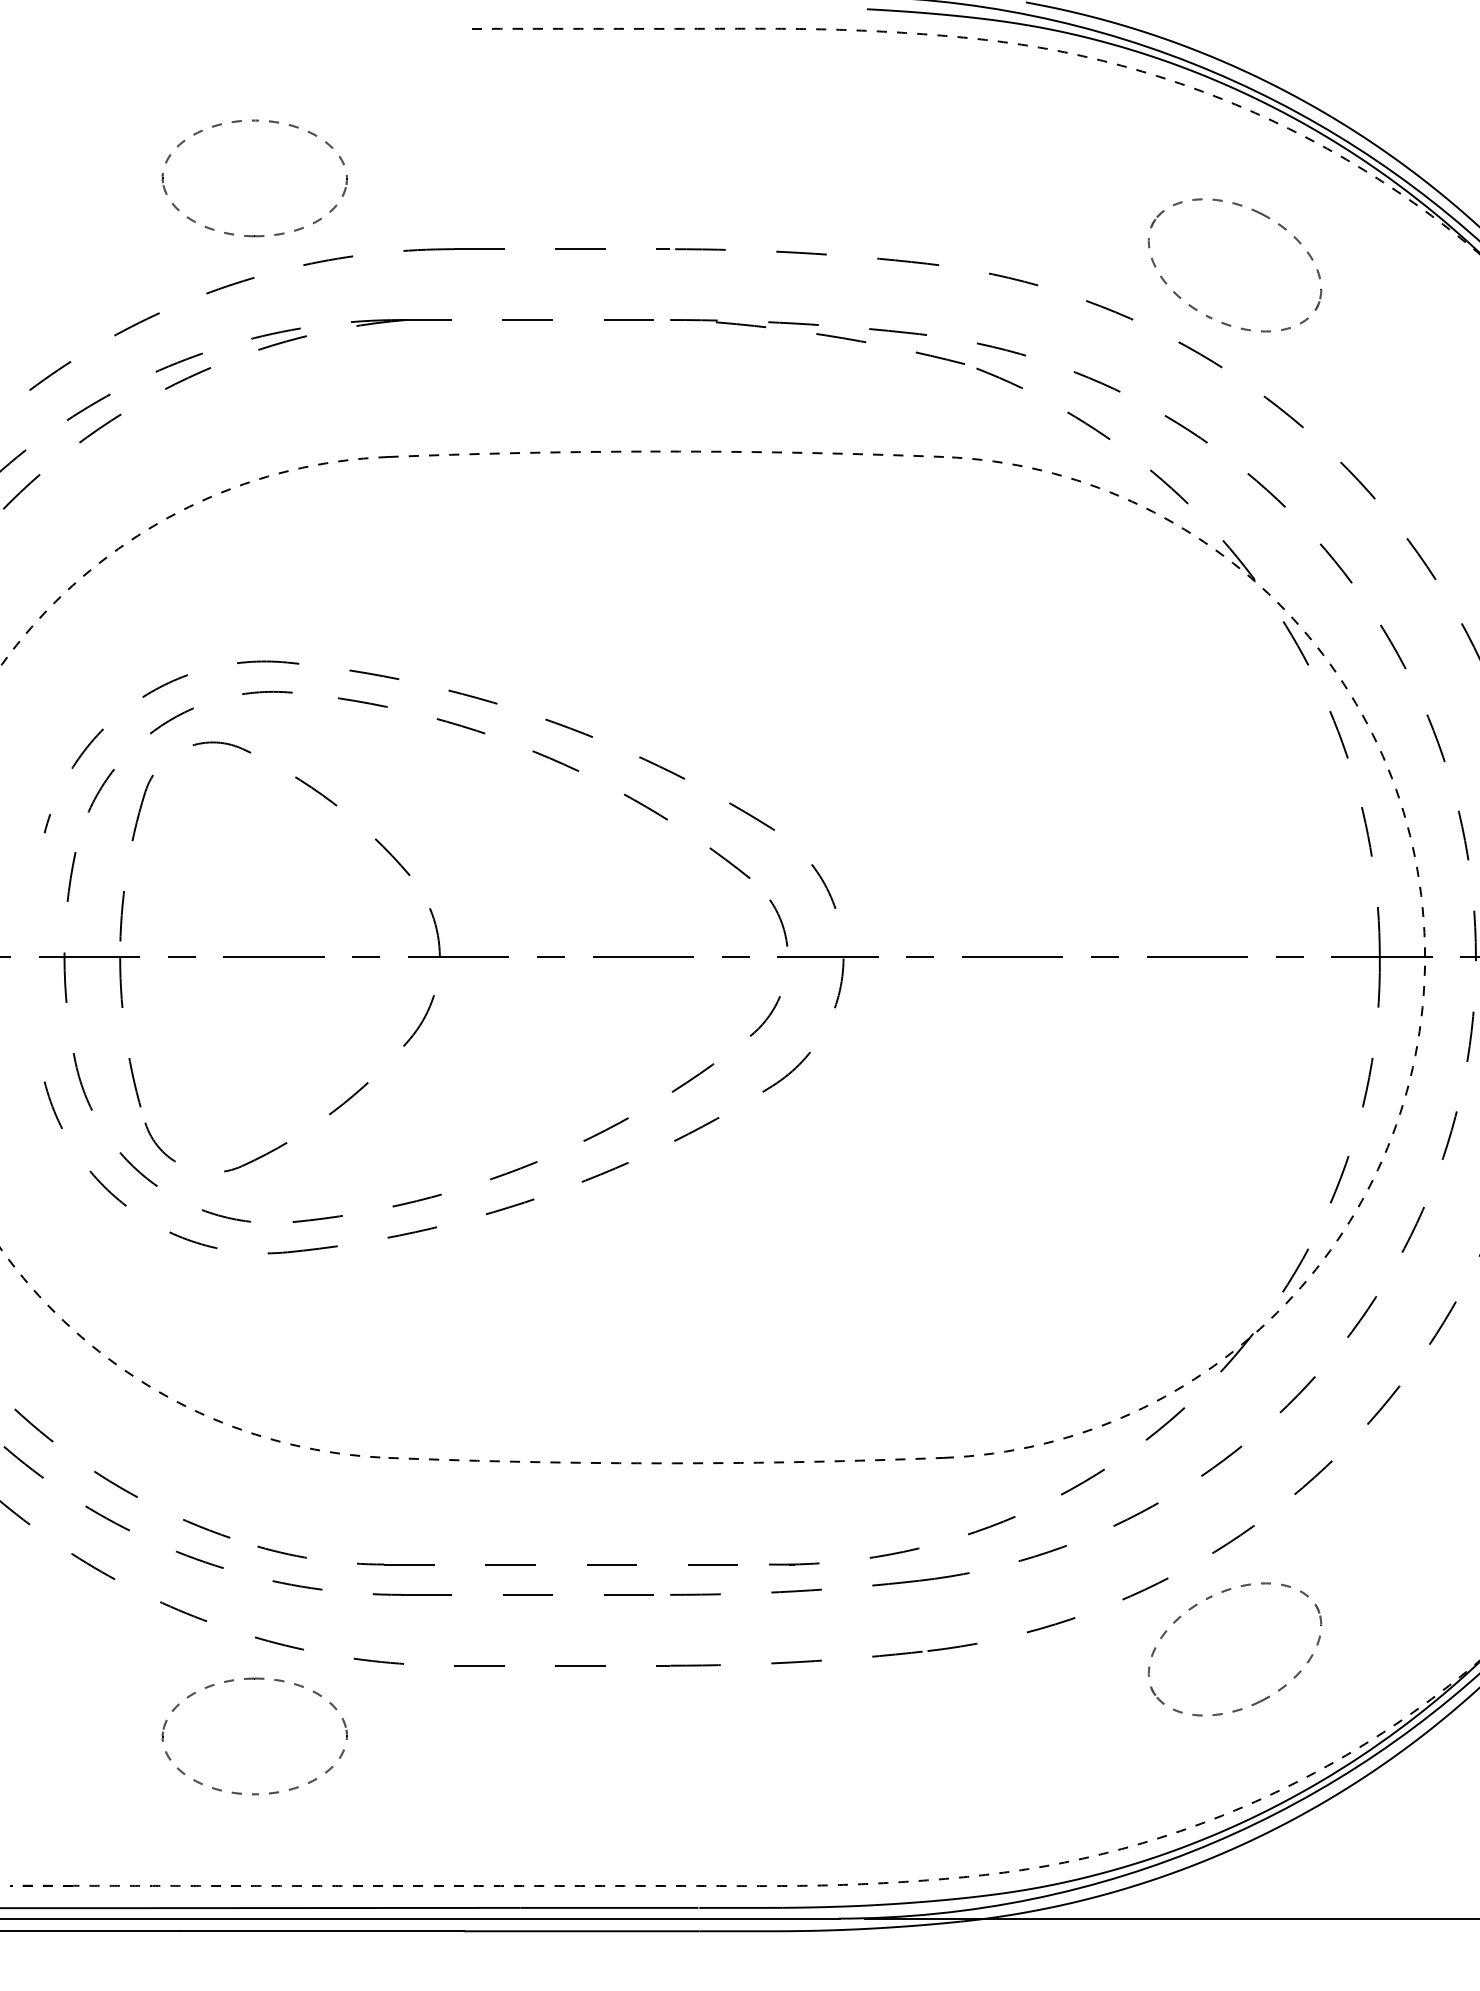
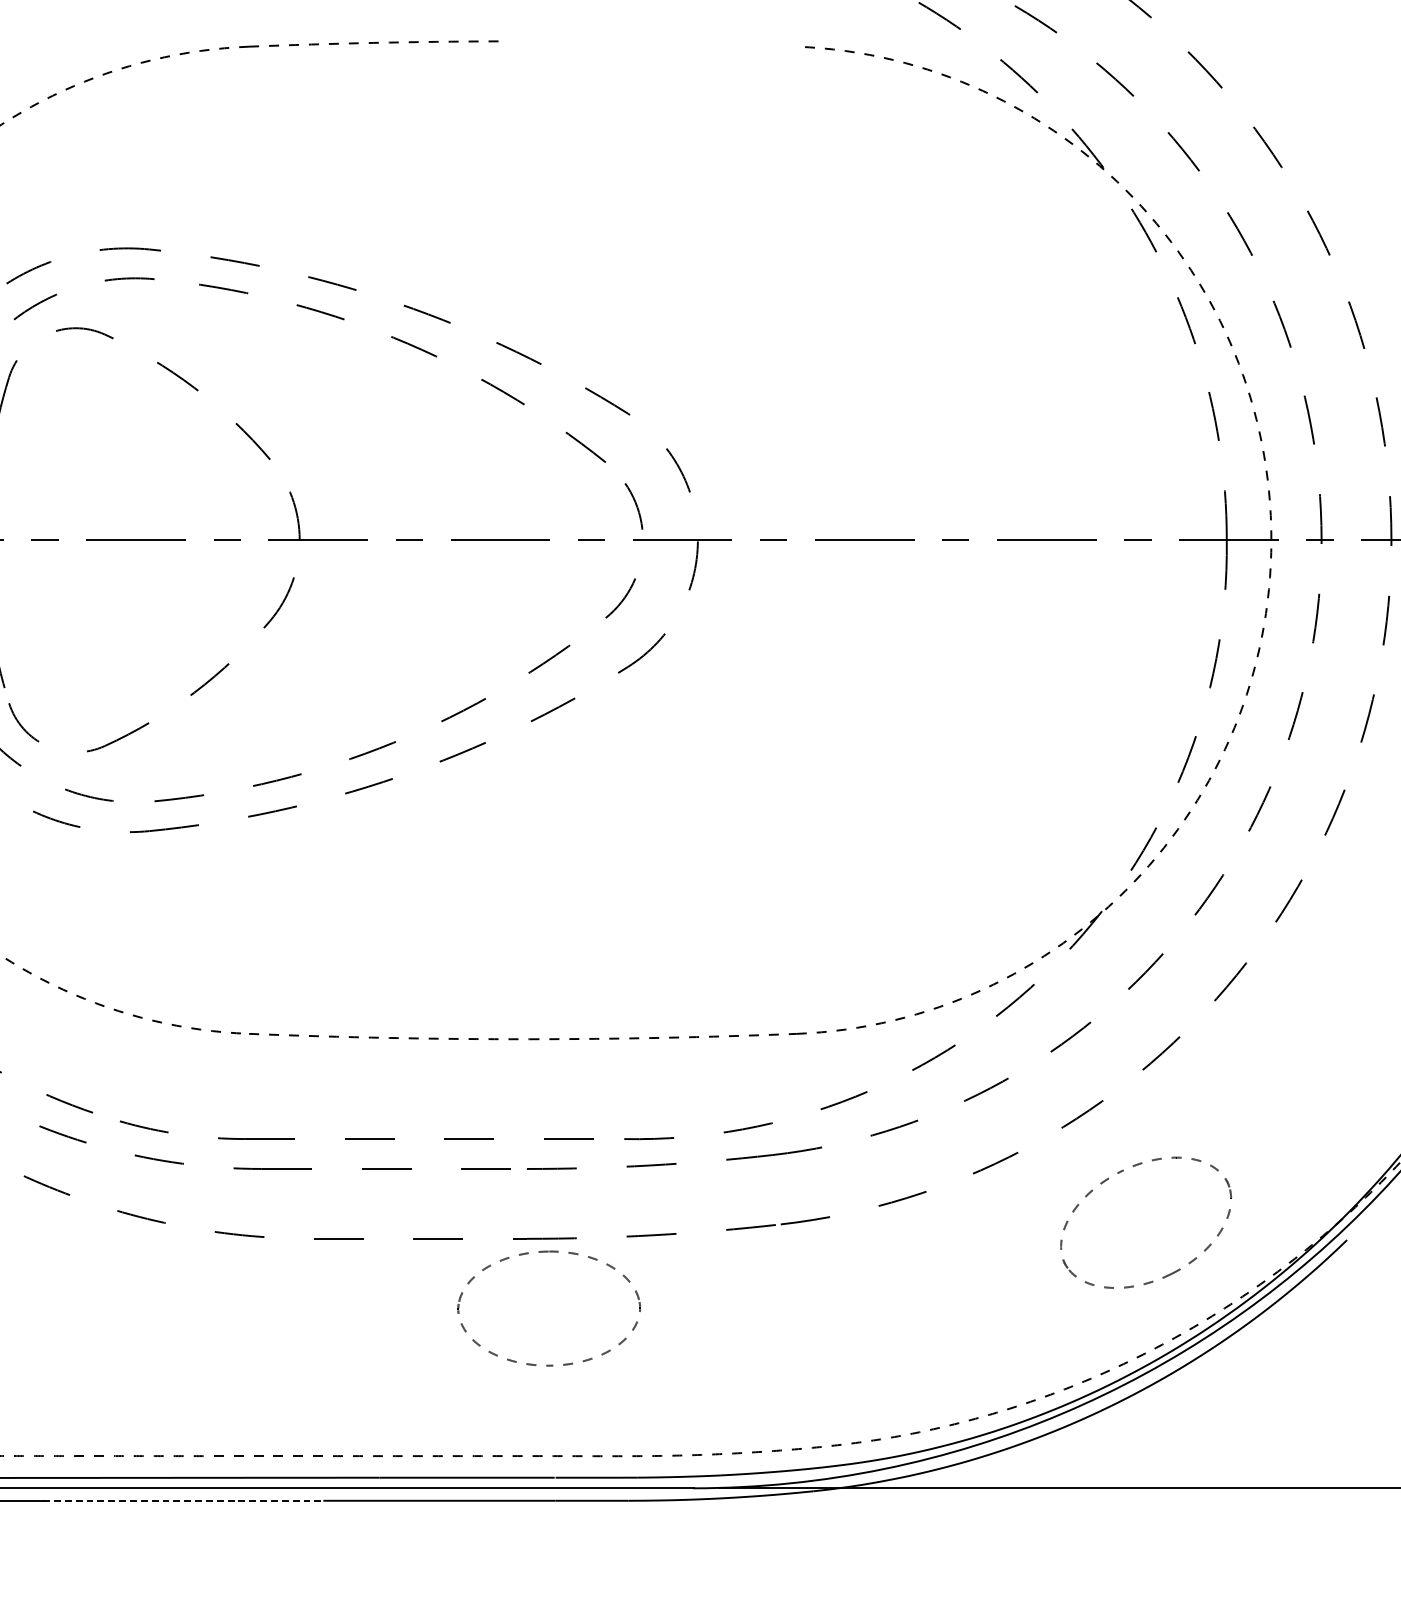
arc: (796, 453) -> (651, 43), removed
part: (1208, 1599) -> (1119, 1173), moved
part: (254, 1679) -> (548, 1252), moved
line: (322, 1931) -> (183, 1500), solid -> dashed

